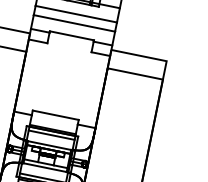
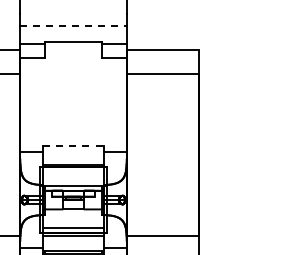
line: (76, 14) -> (73, 13), removed
line: (75, 23) -> (74, 25), solid -> dashed
line: (56, 115) -> (74, 145), solid -> dashed
line: (51, 135) -> (73, 172), removed
line: (45, 167) -> (73, 214), removed

